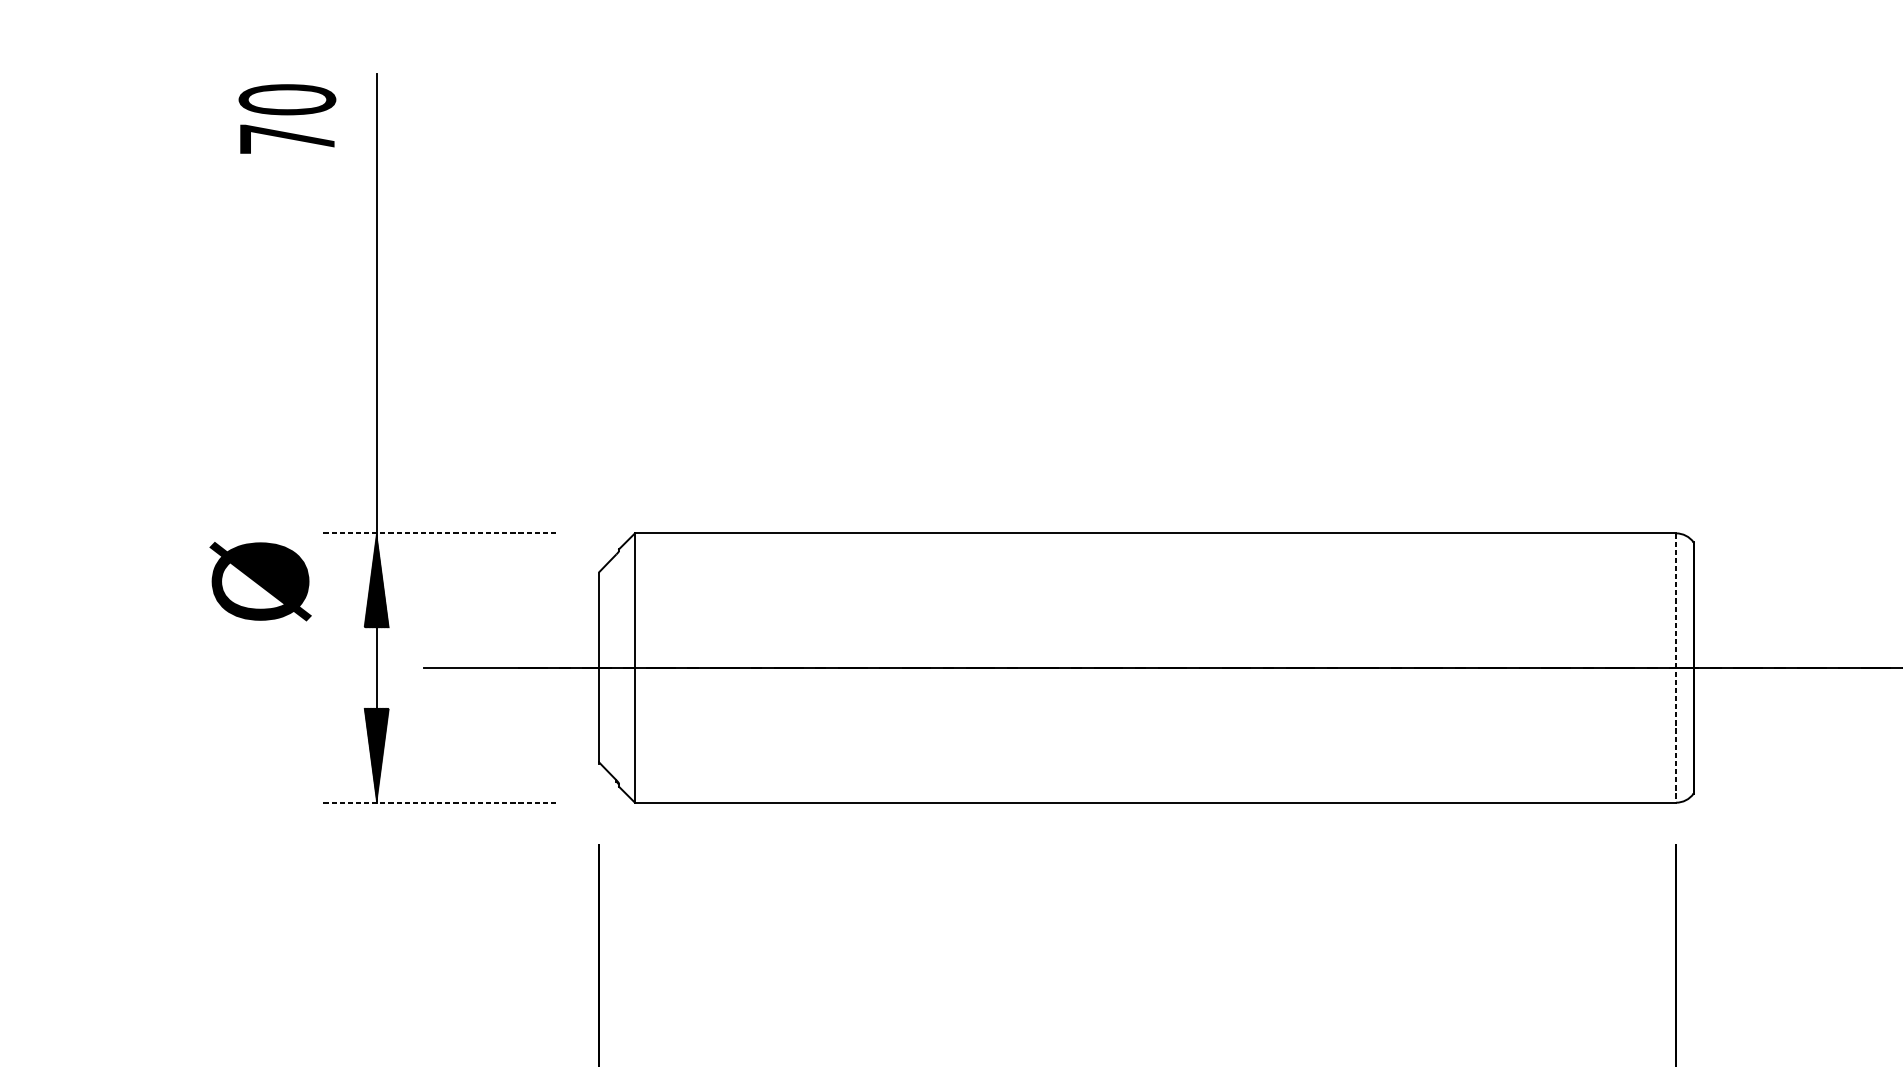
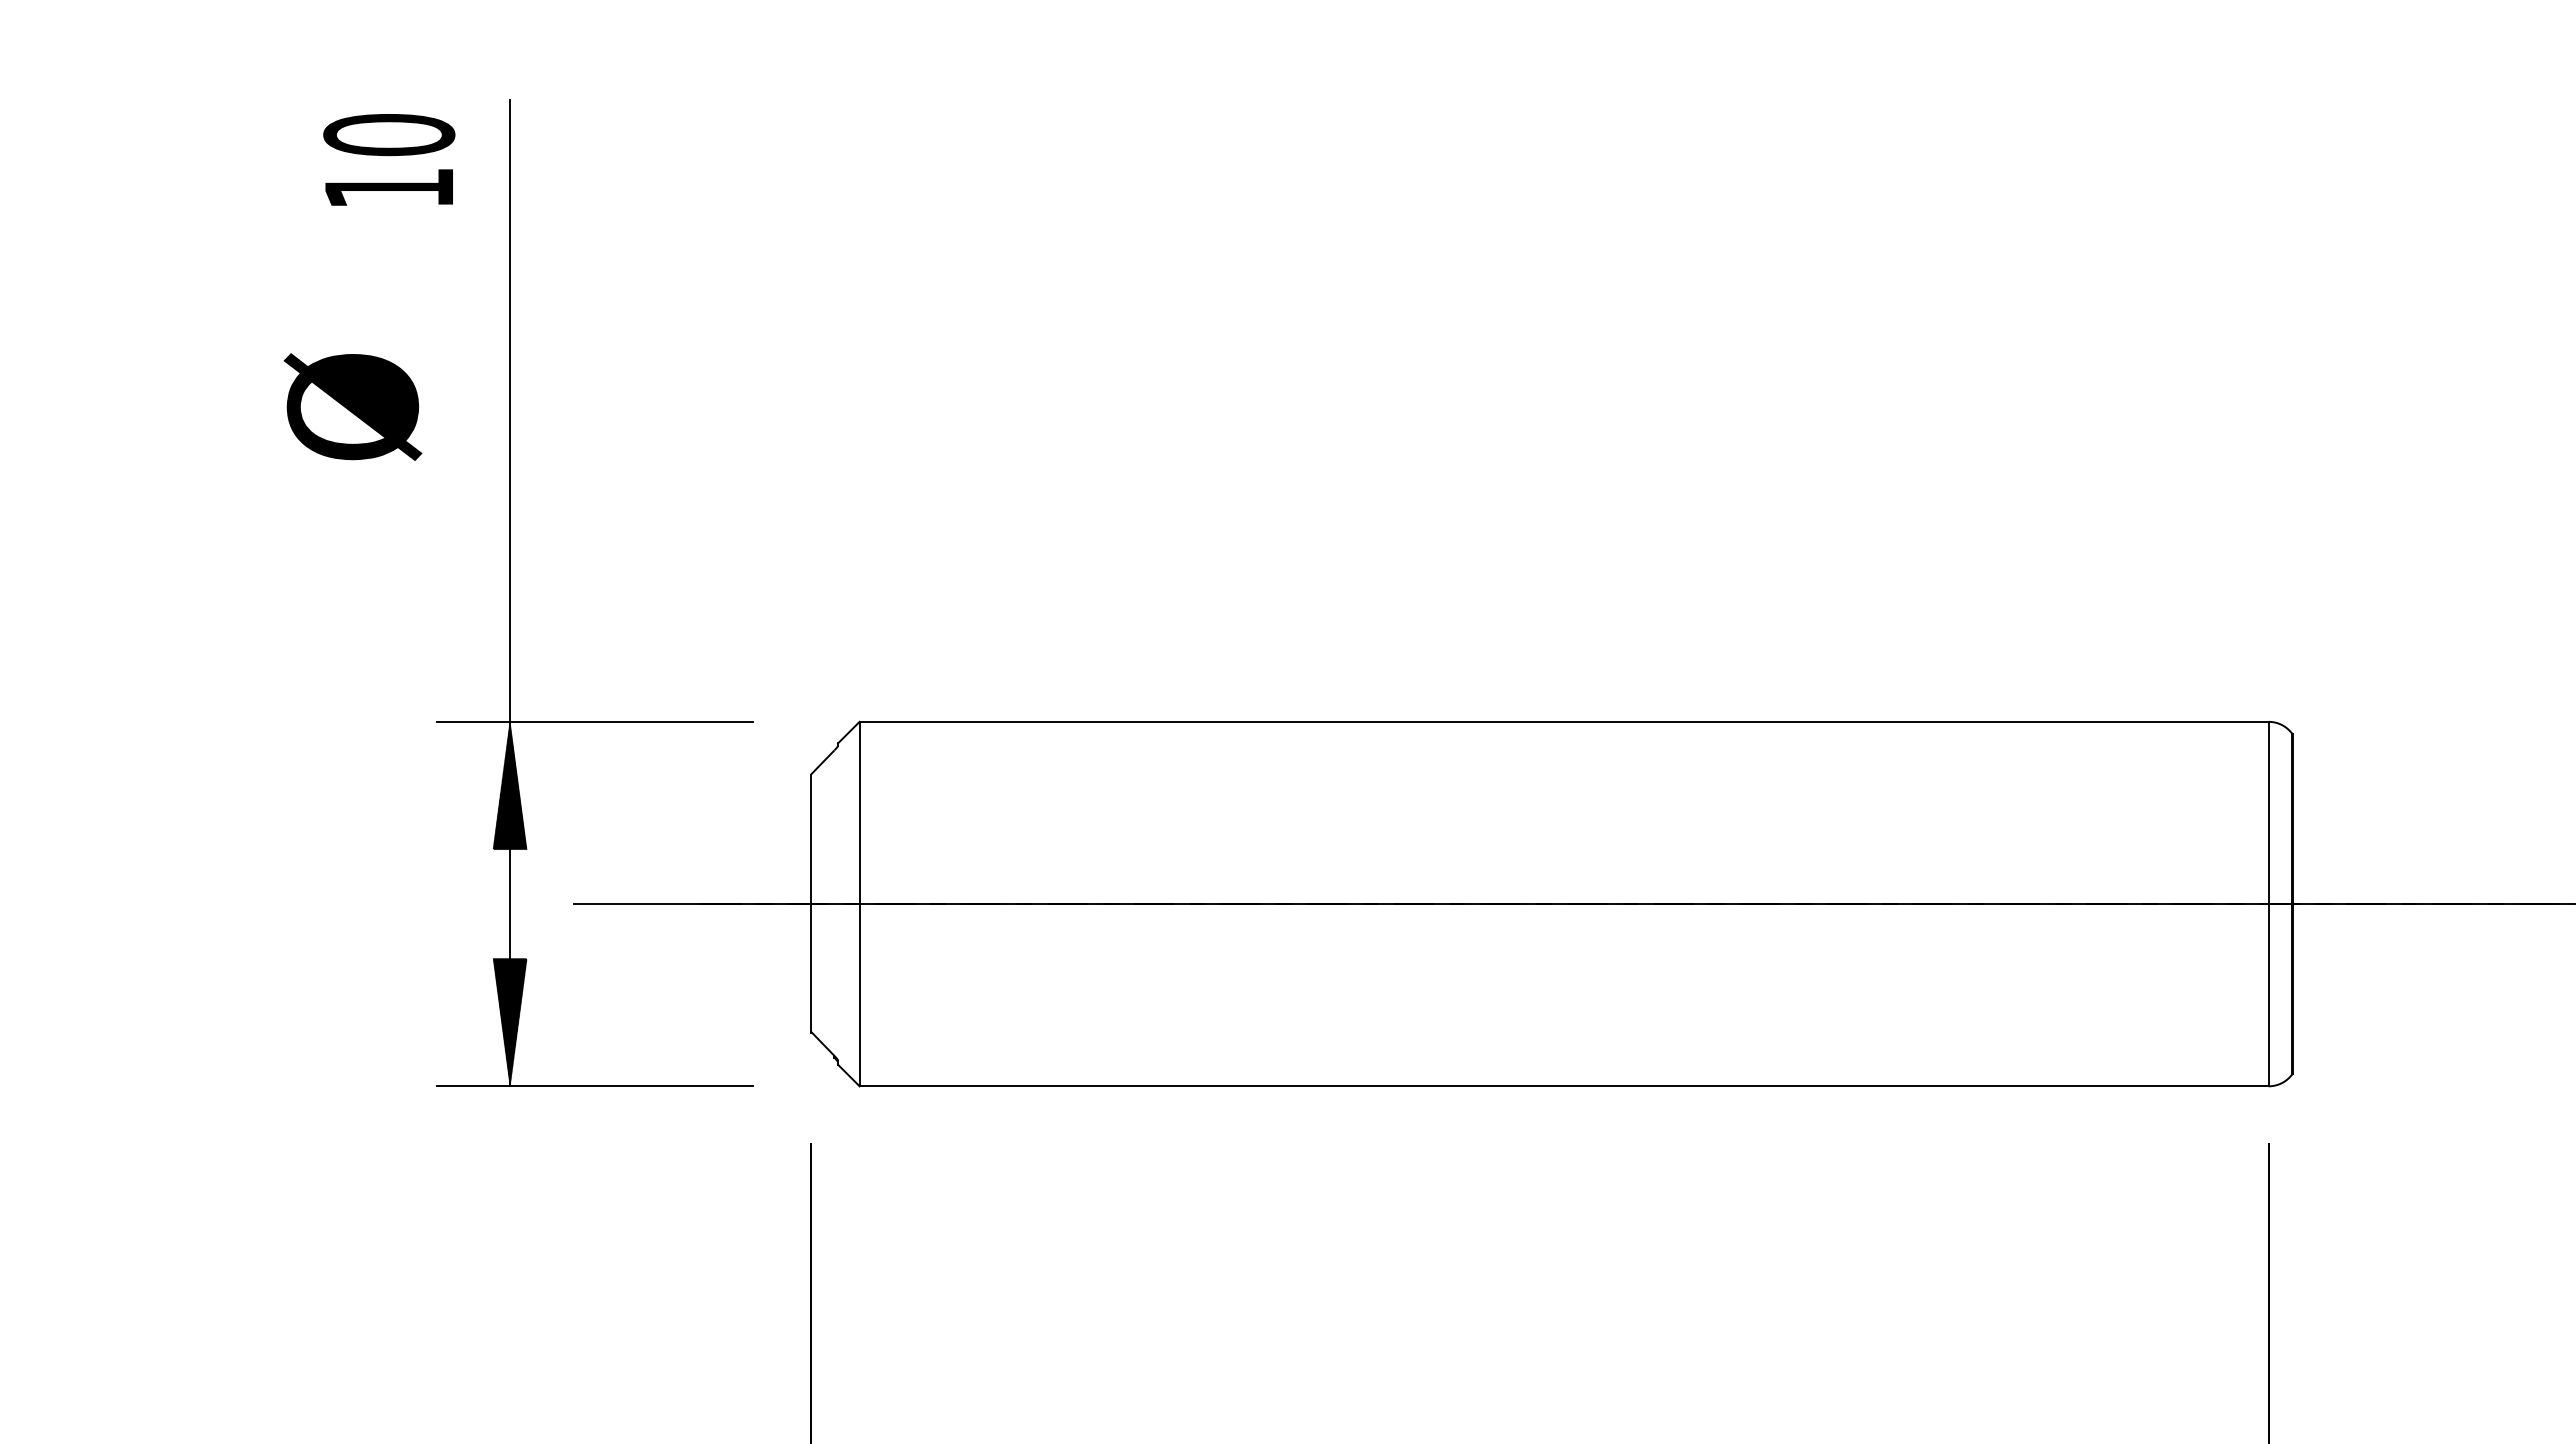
text: (286, 139) -> (388, 188), 70 -> 10
line: (439, 533) -> (595, 721), dashed -> solid
text: (260, 581) -> (352, 406), moved
line: (1675, 668) -> (2268, 904), dashed -> solid
line: (439, 802) -> (595, 1086), dashed -> solid

